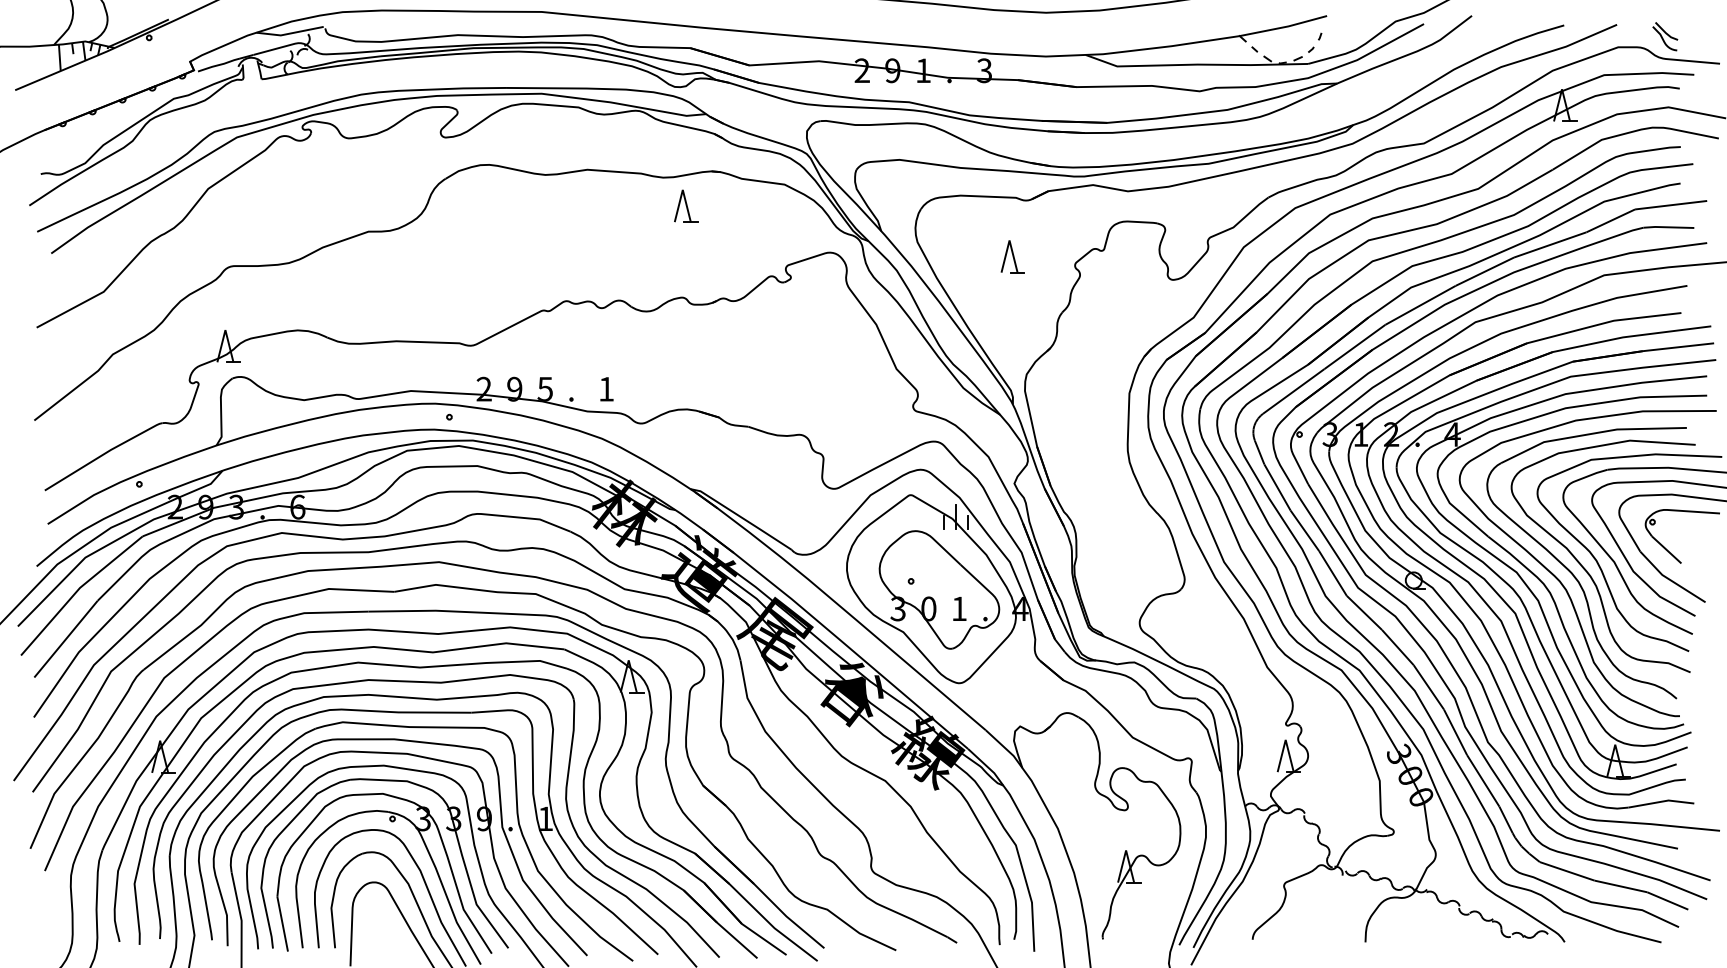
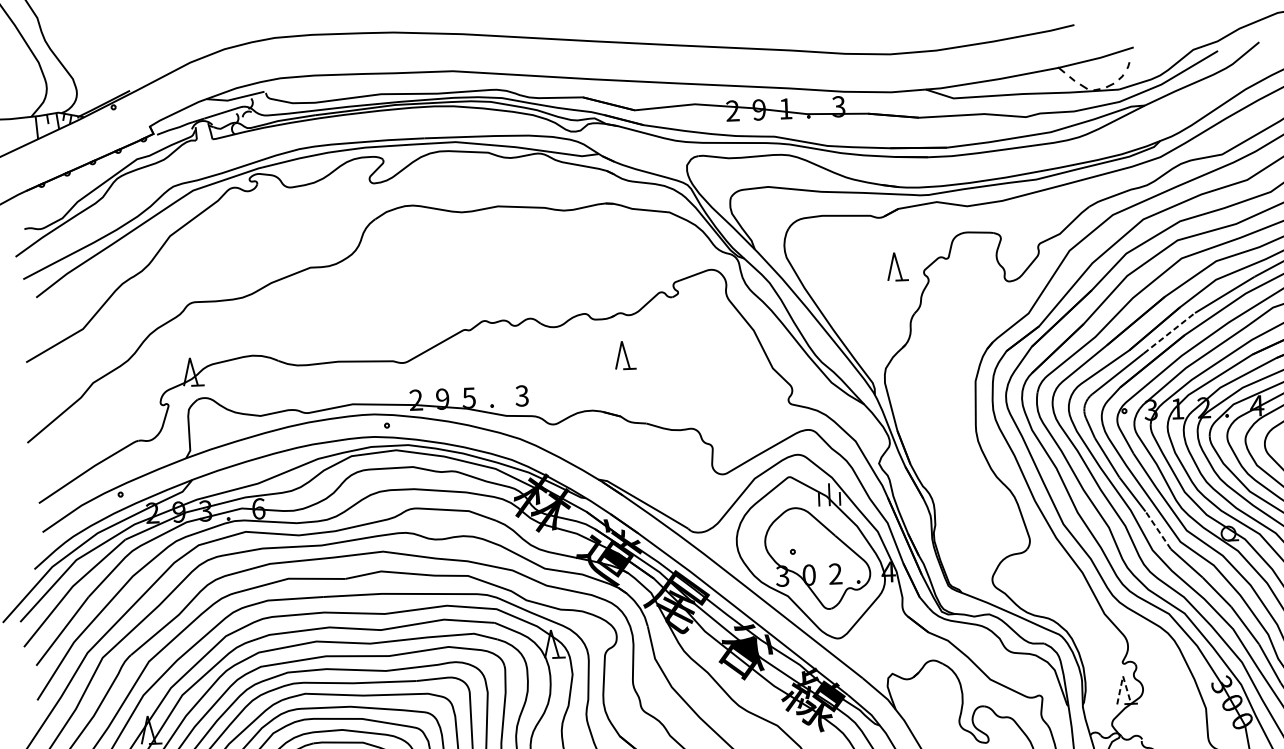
part: (686, 205) -> (625, 354), moved
part: (1012, 256) -> (897, 266), moved
line: (1354, 346) -> (1169, 332), solid -> dashed
text: (605, 388) -> (521, 395), 1 -> 3
line: (1332, 573) -> (1157, 530), solid -> dashed
text: (958, 608) -> (834, 573), 1 -> 2
line: (1285, 739) -> (1122, 675), solid -> dashed

